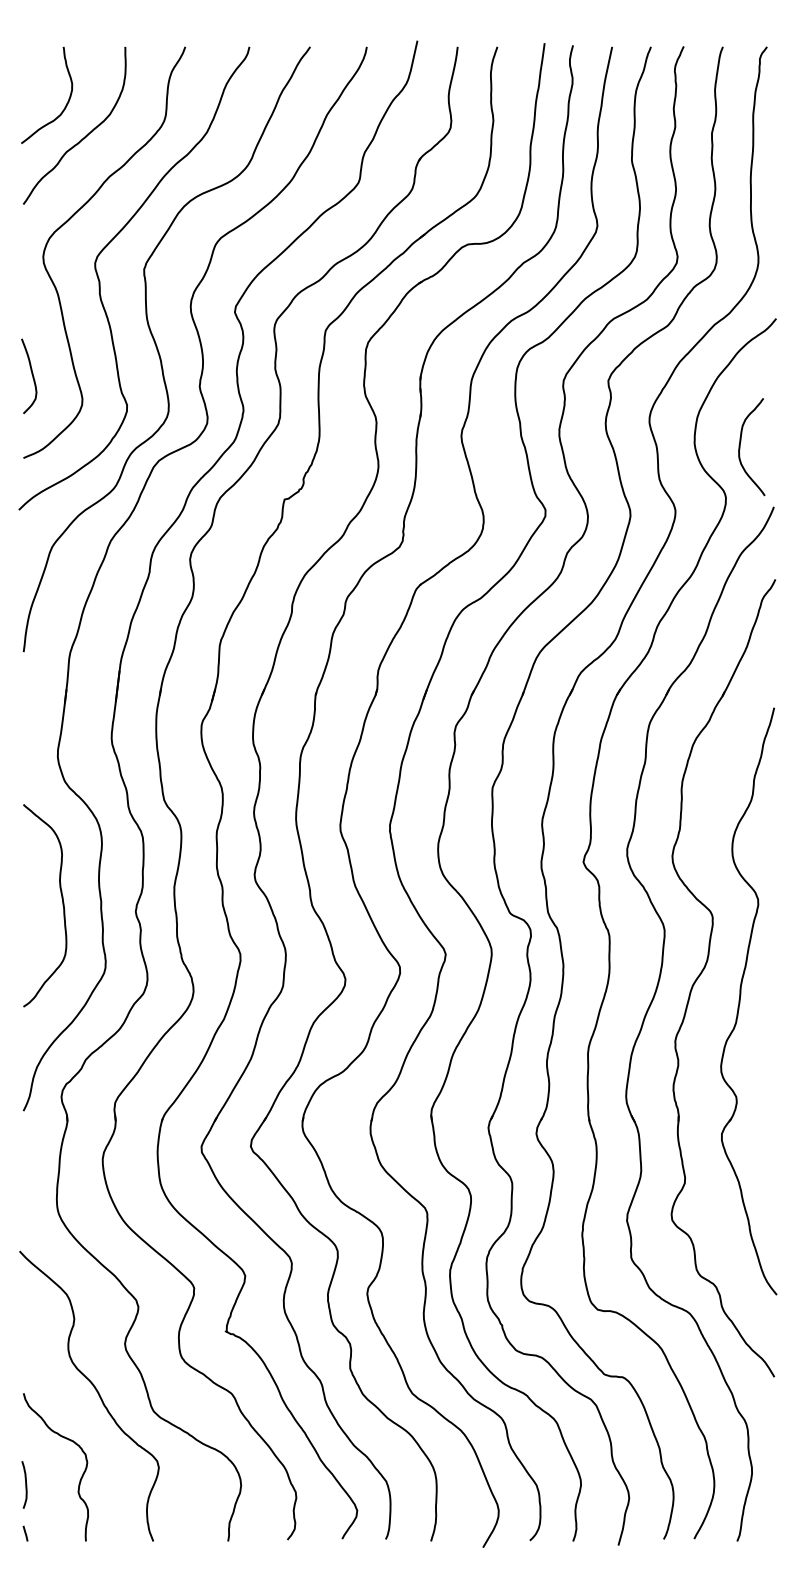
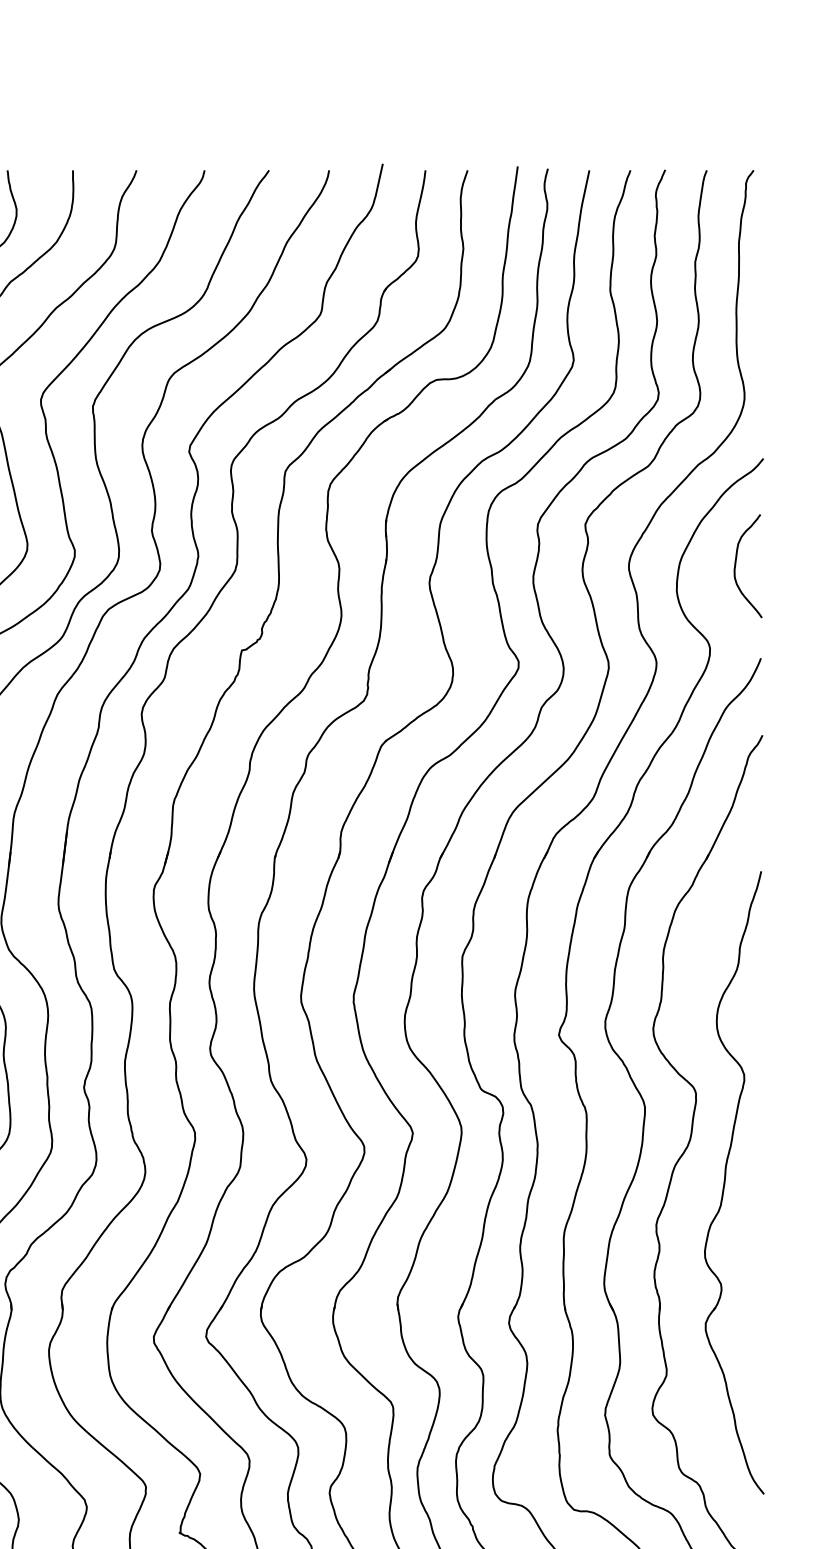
curve: (740, 447) -> (736, 566), moved

